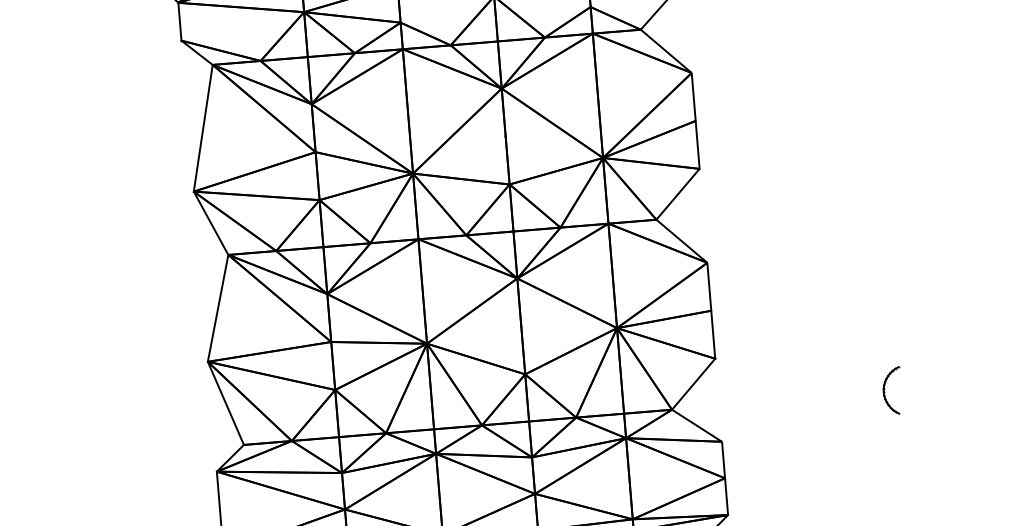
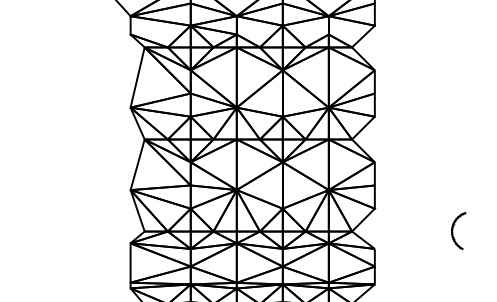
part: (891, 391) -> (458, 231), size x1.6

